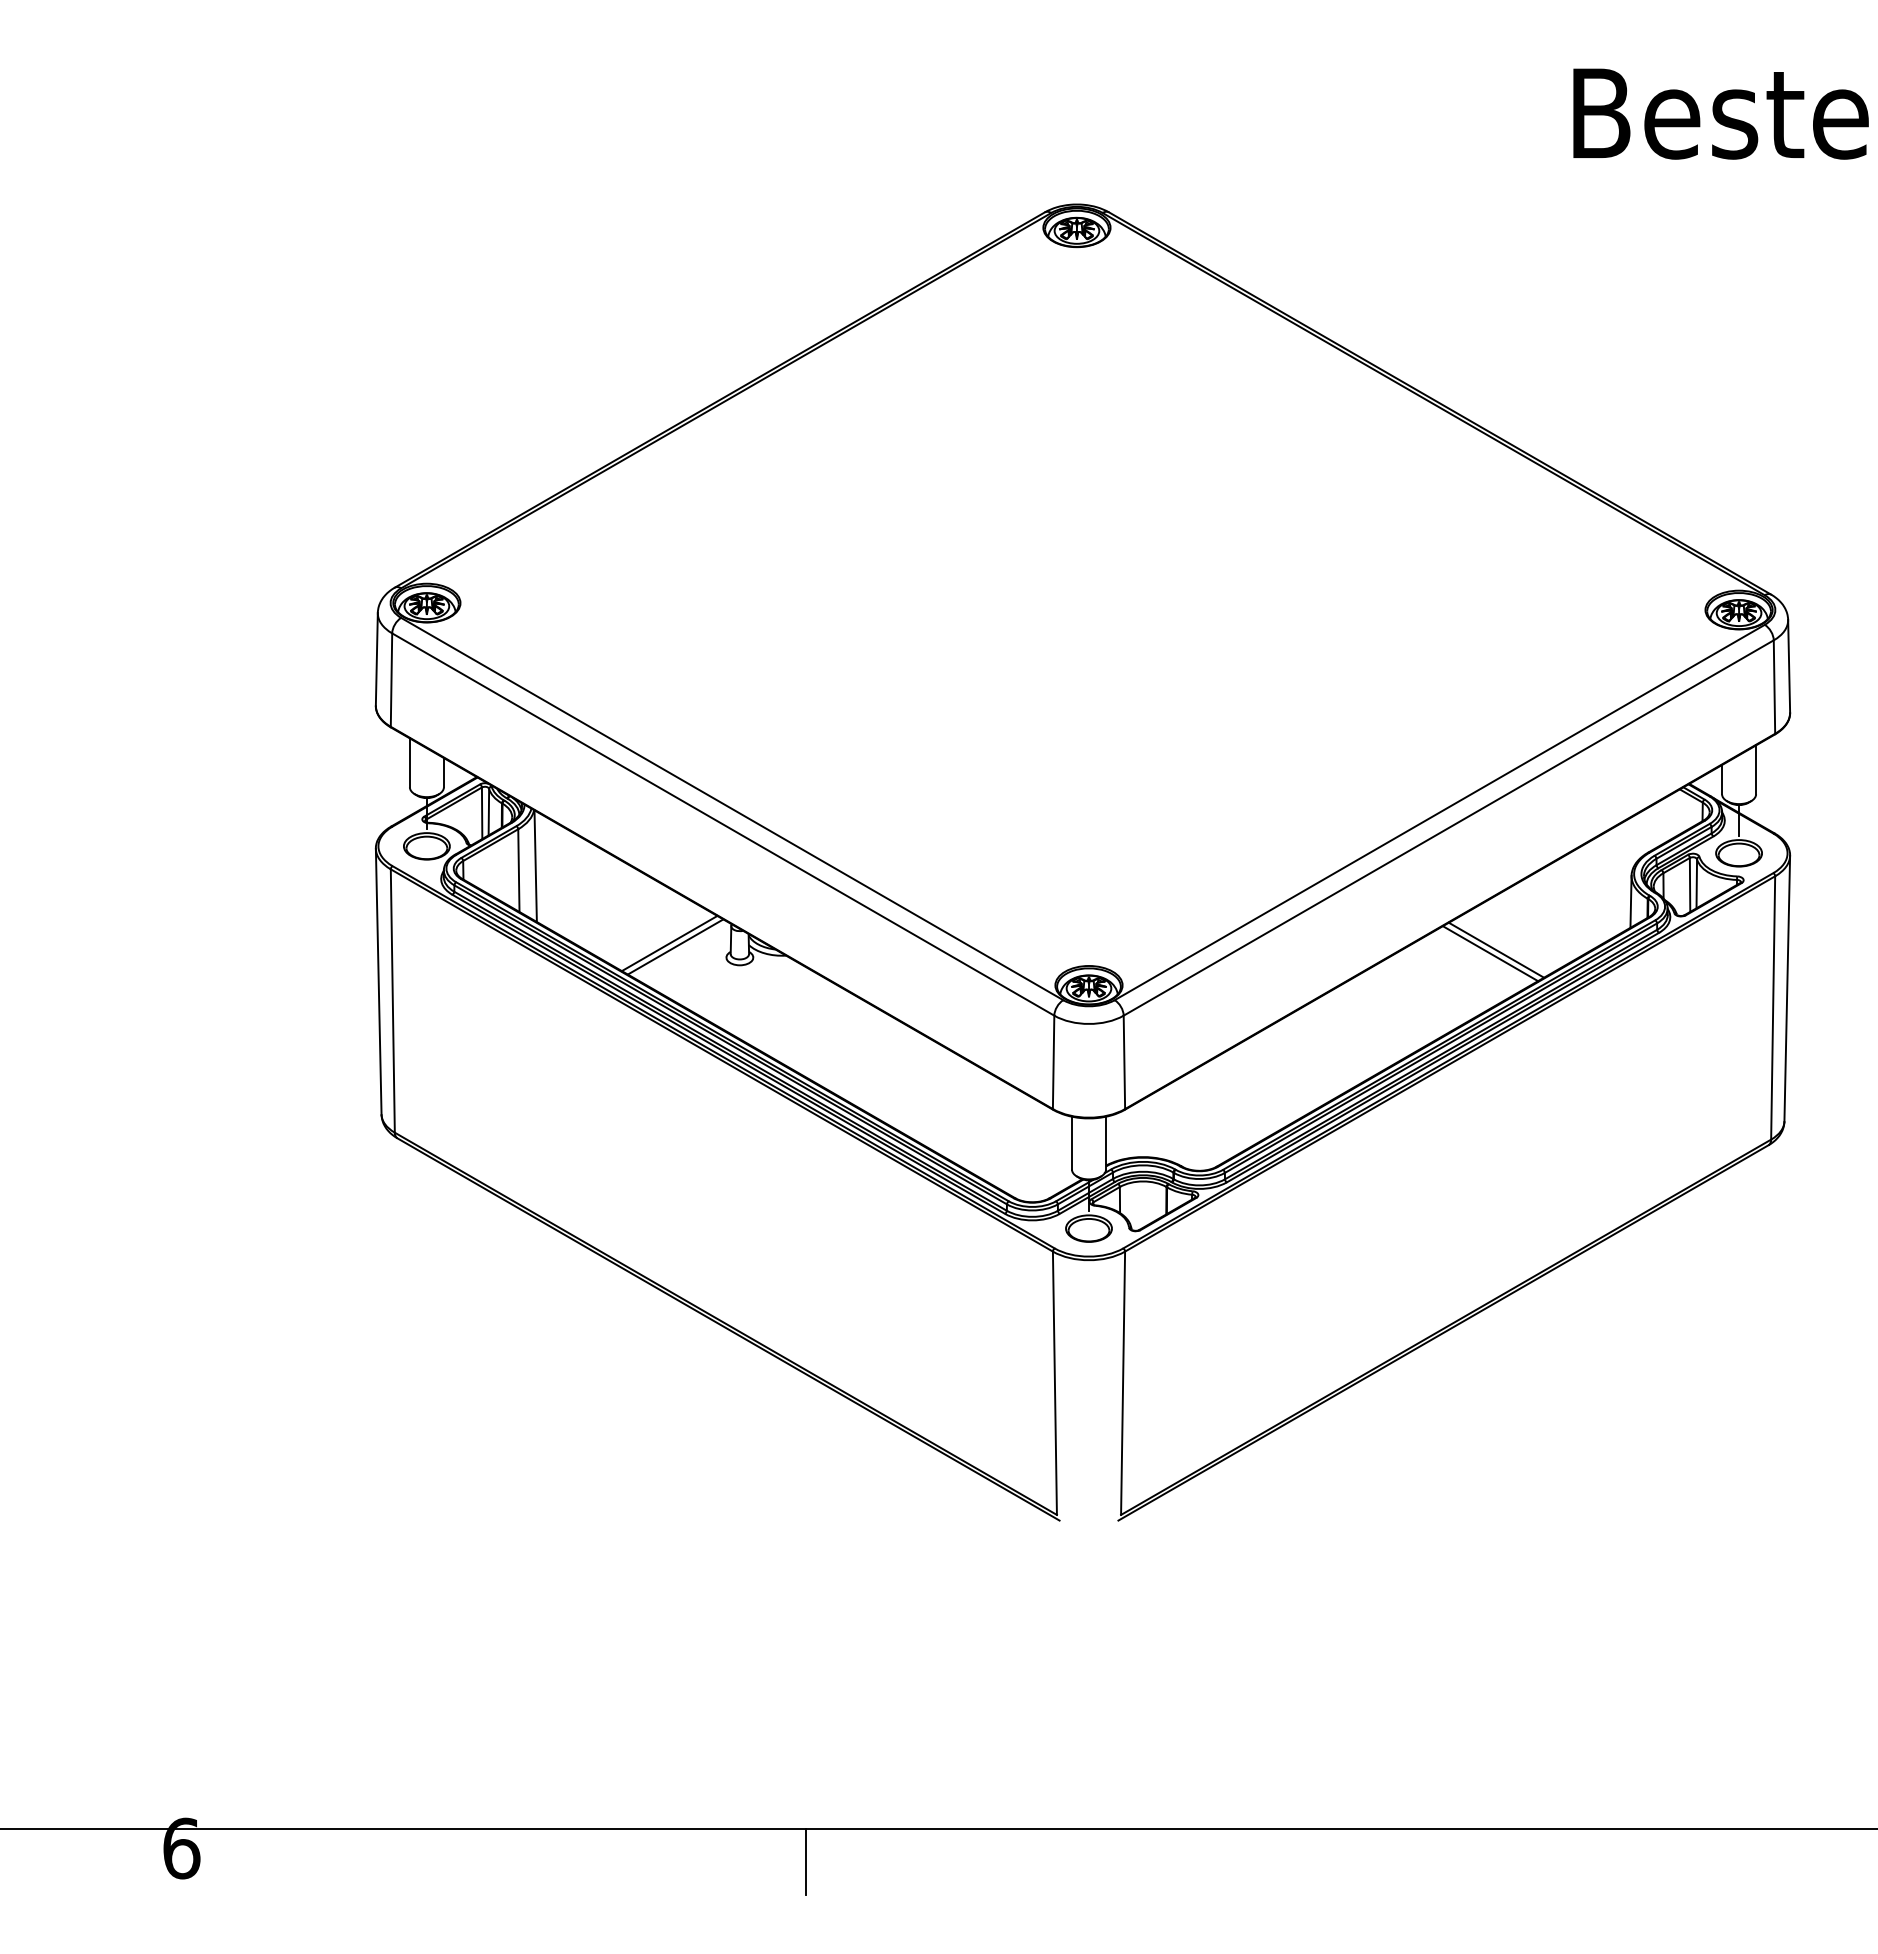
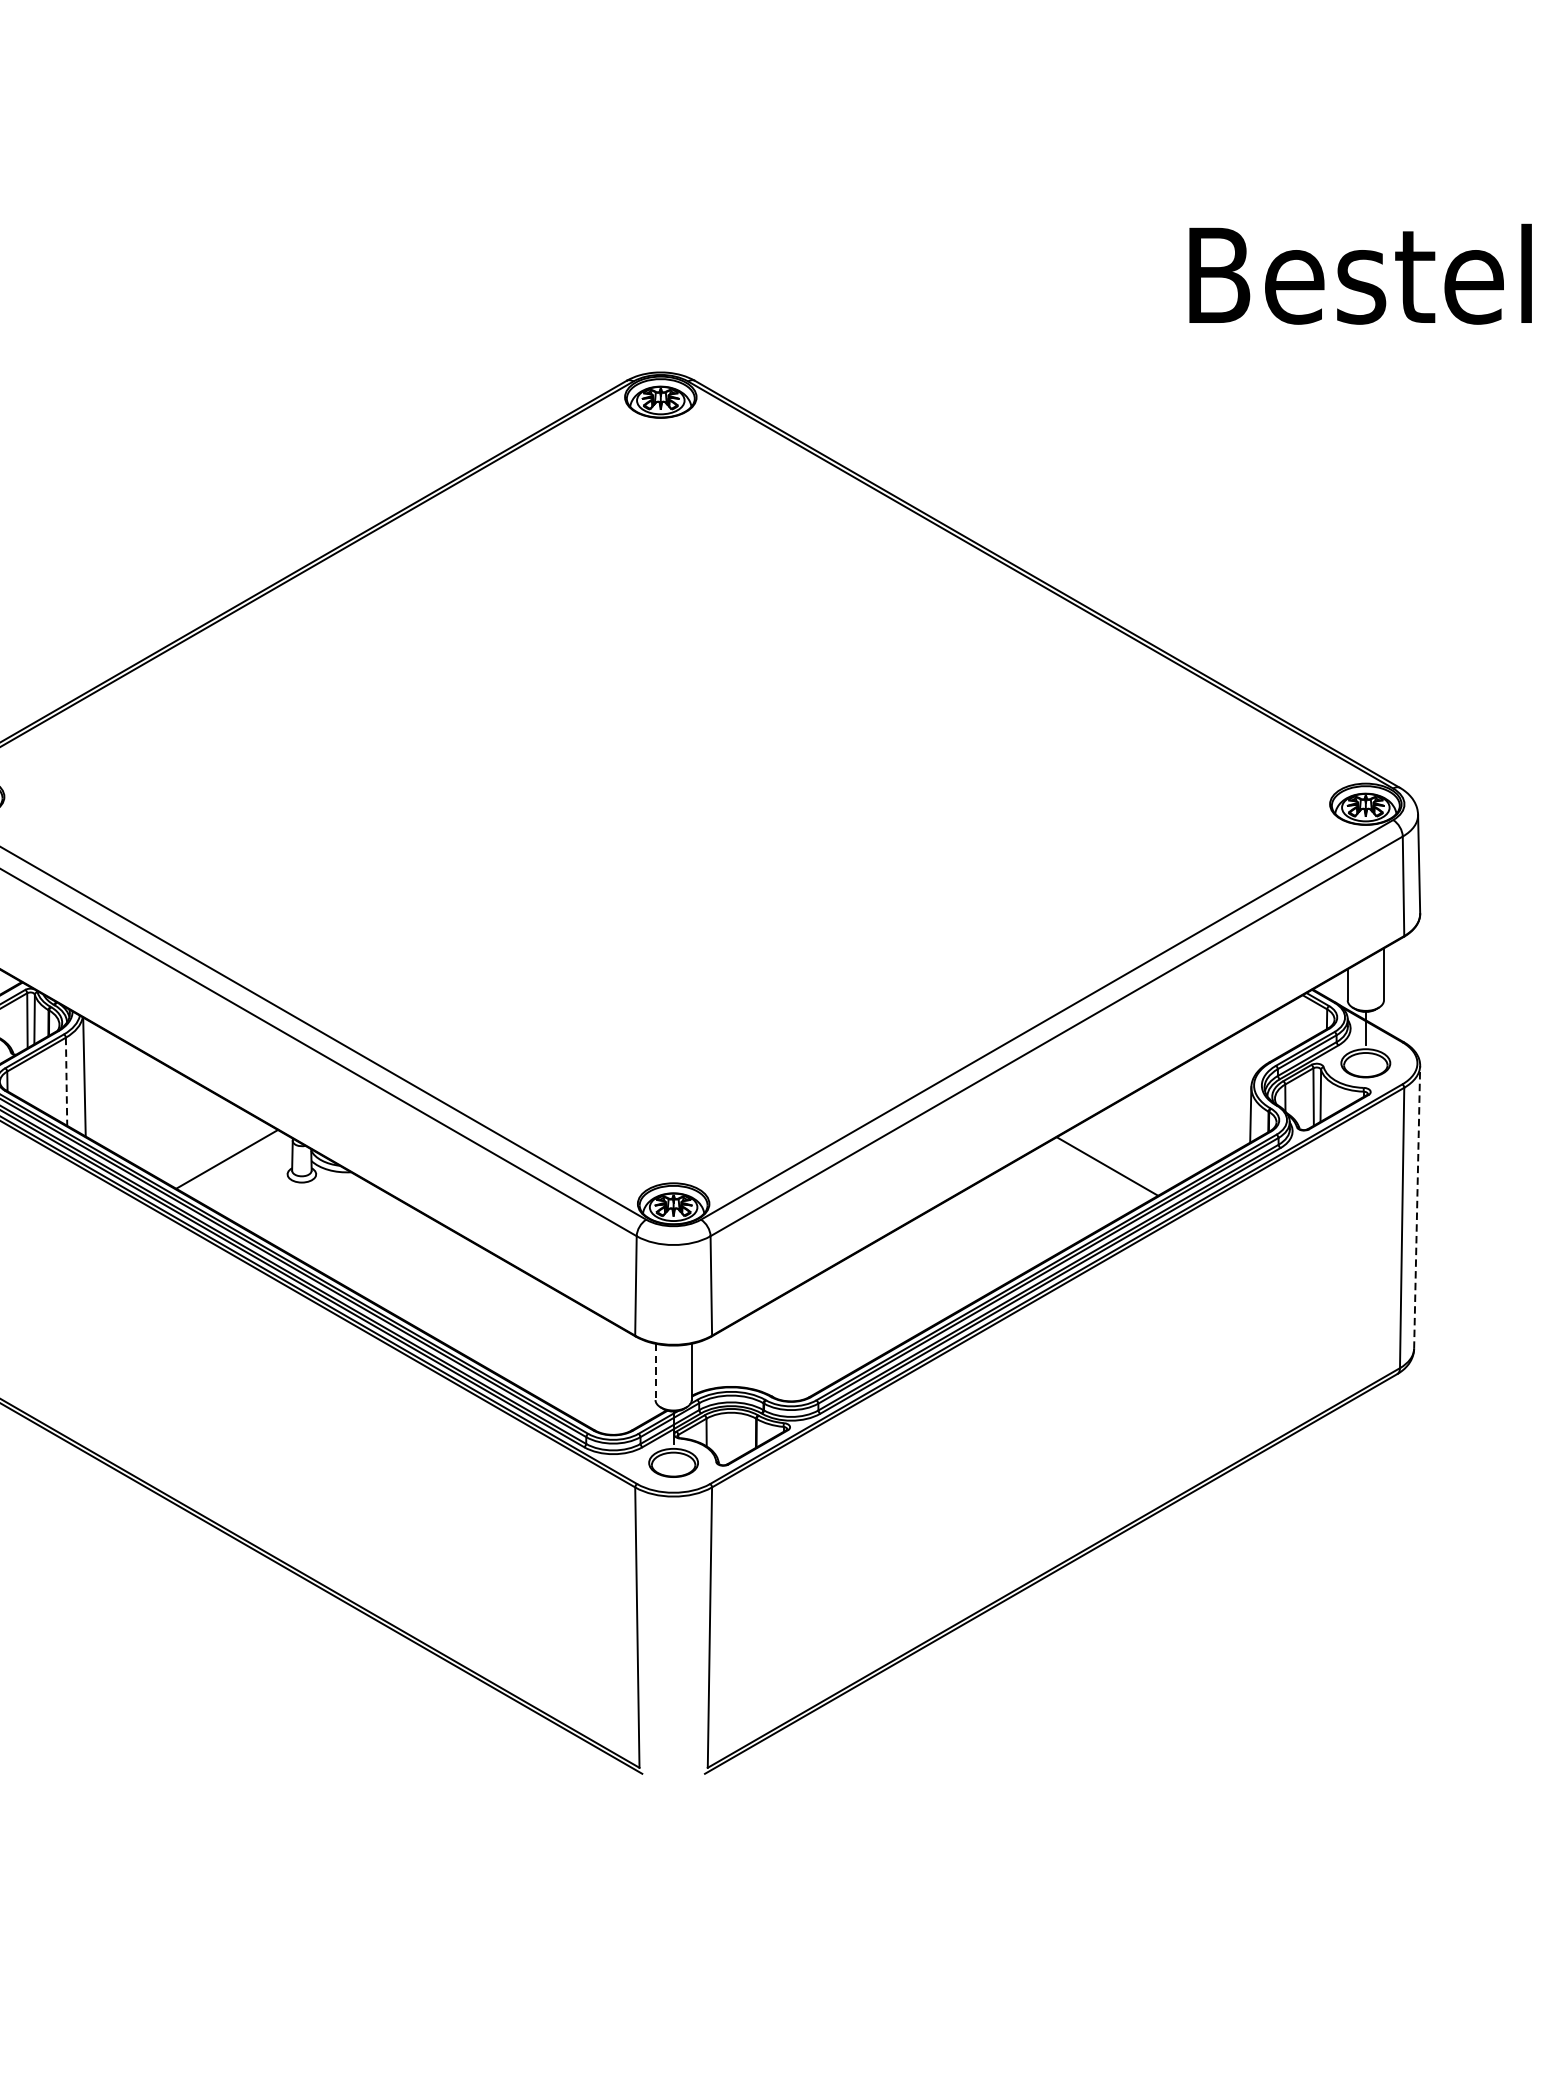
line: (518, 871) -> (66, 1082), solid -> dashed
line: (675, 946) -> (233, 1162), removed
line: (1490, 953) -> (1101, 1169), removed
line: (1787, 988) -> (1417, 1207), solid -> dashed
line: (1071, 1143) -> (654, 1372), solid -> dashed

